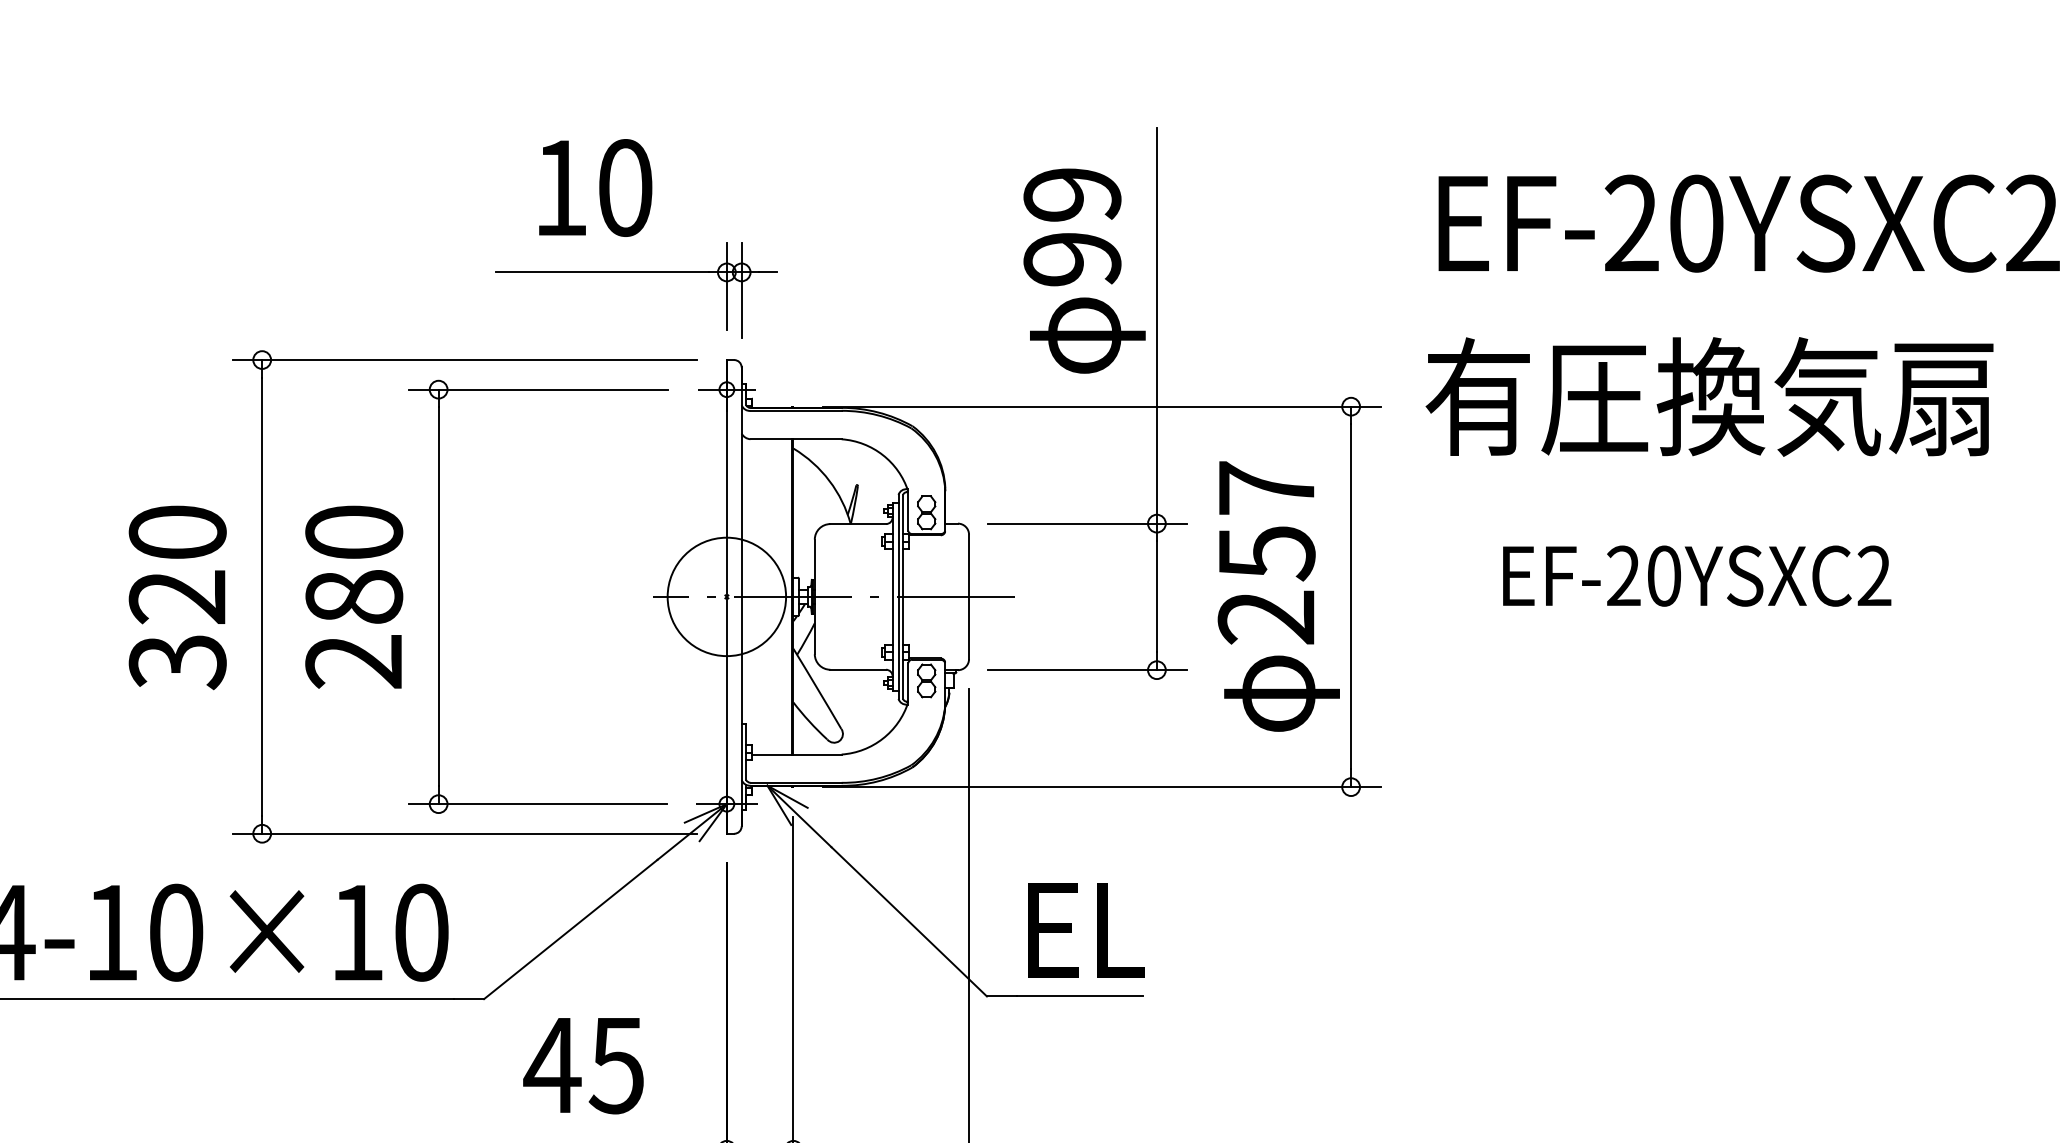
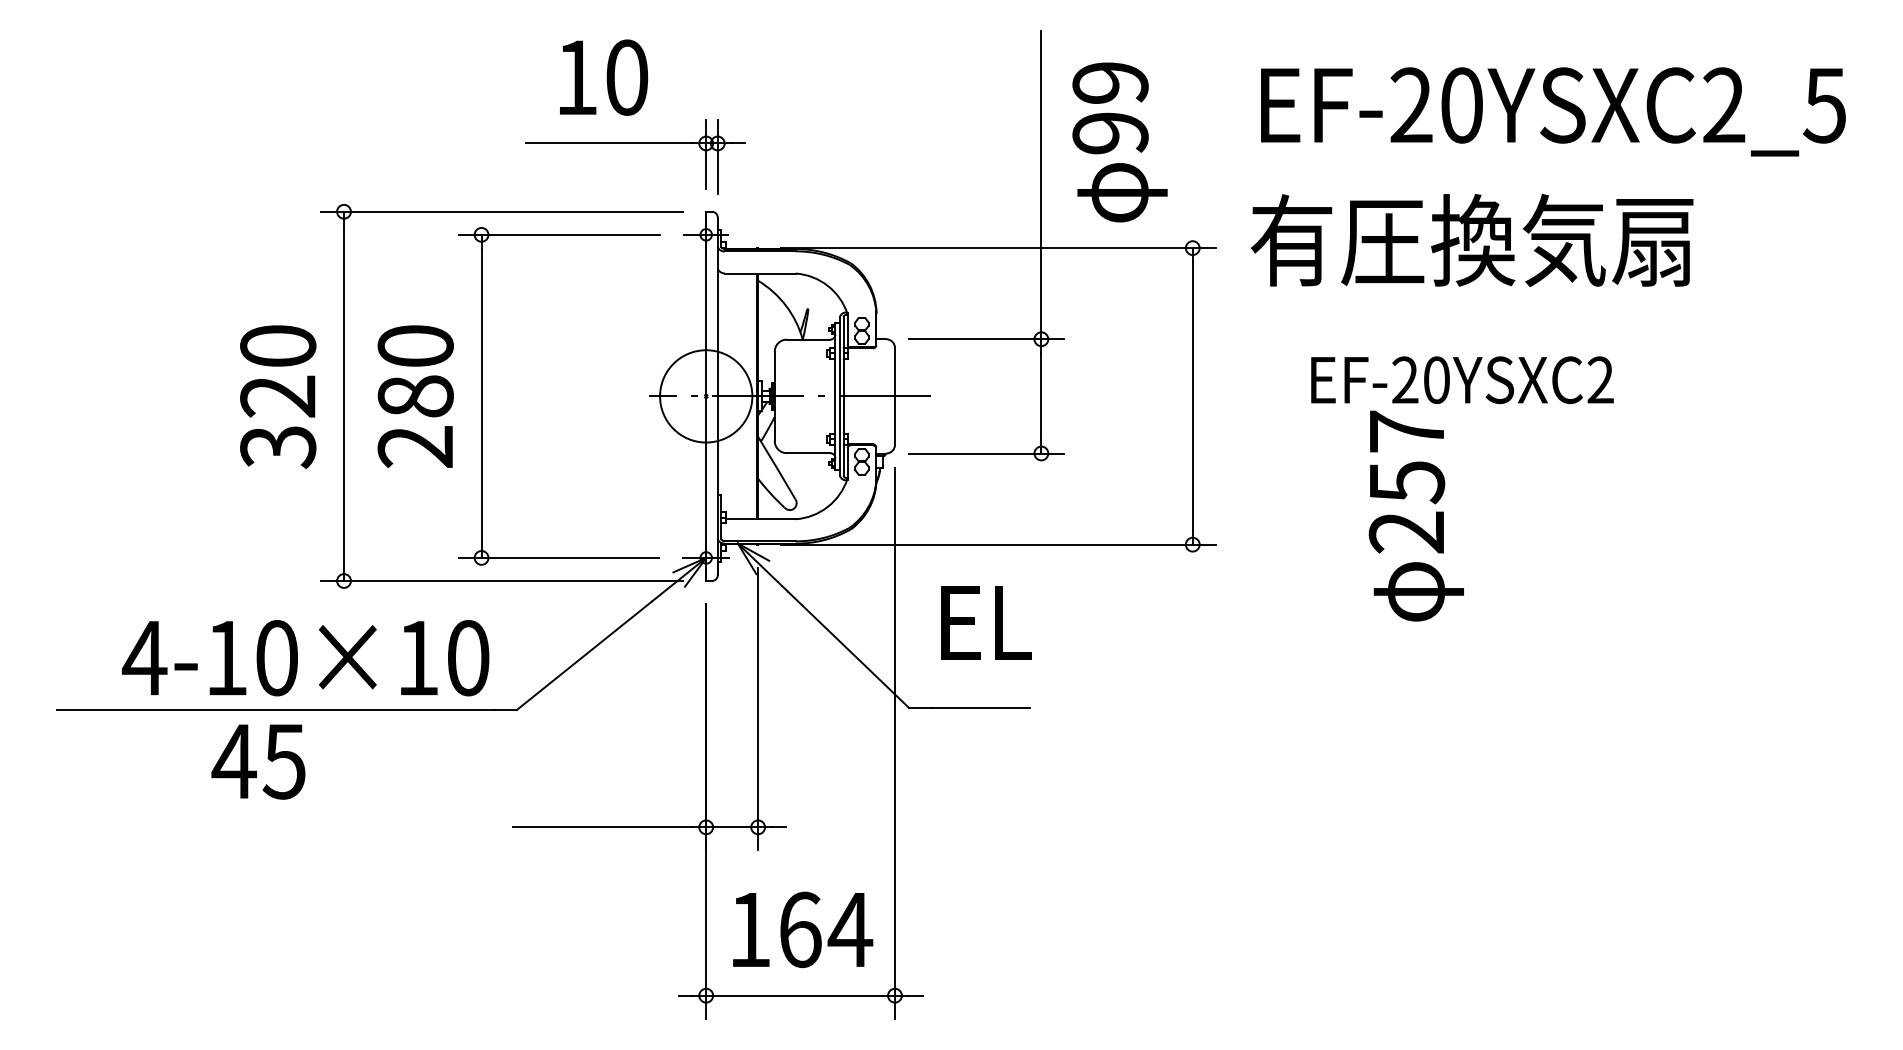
text: (1083, 271) -> (1119, 142), moved
text: (1277, 595) -> (1415, 515), moved
text: (1086, 929) -> (986, 622), moved
text: (583, 1065) -> (258, 761), moved

